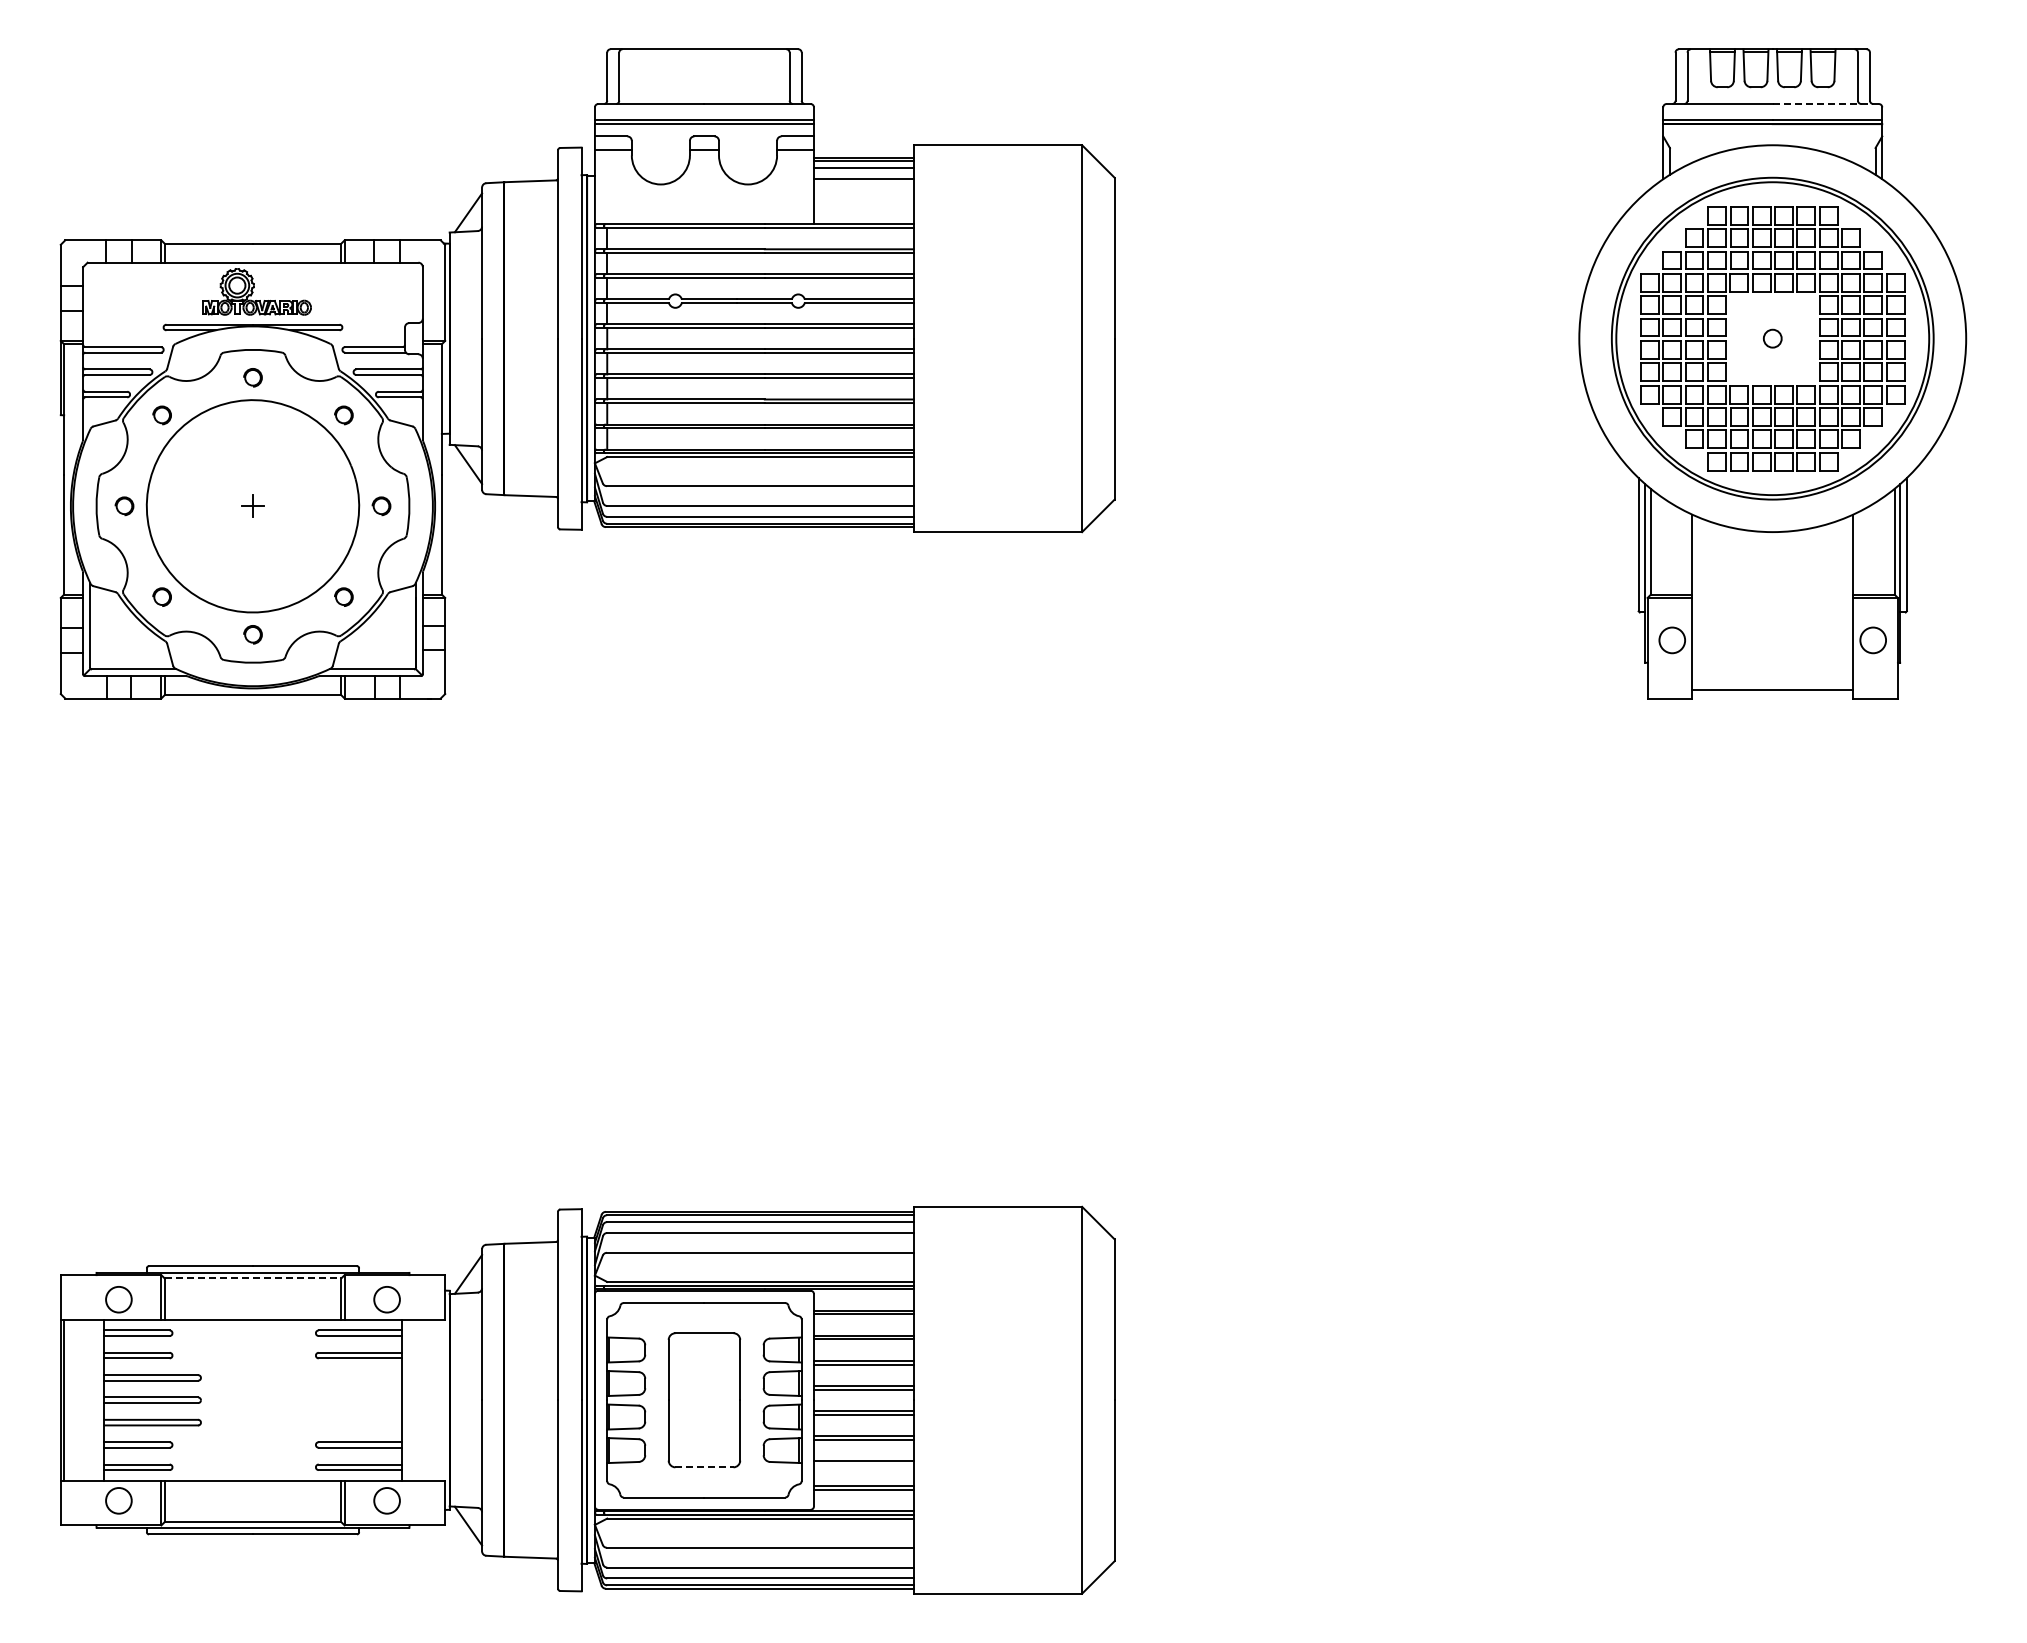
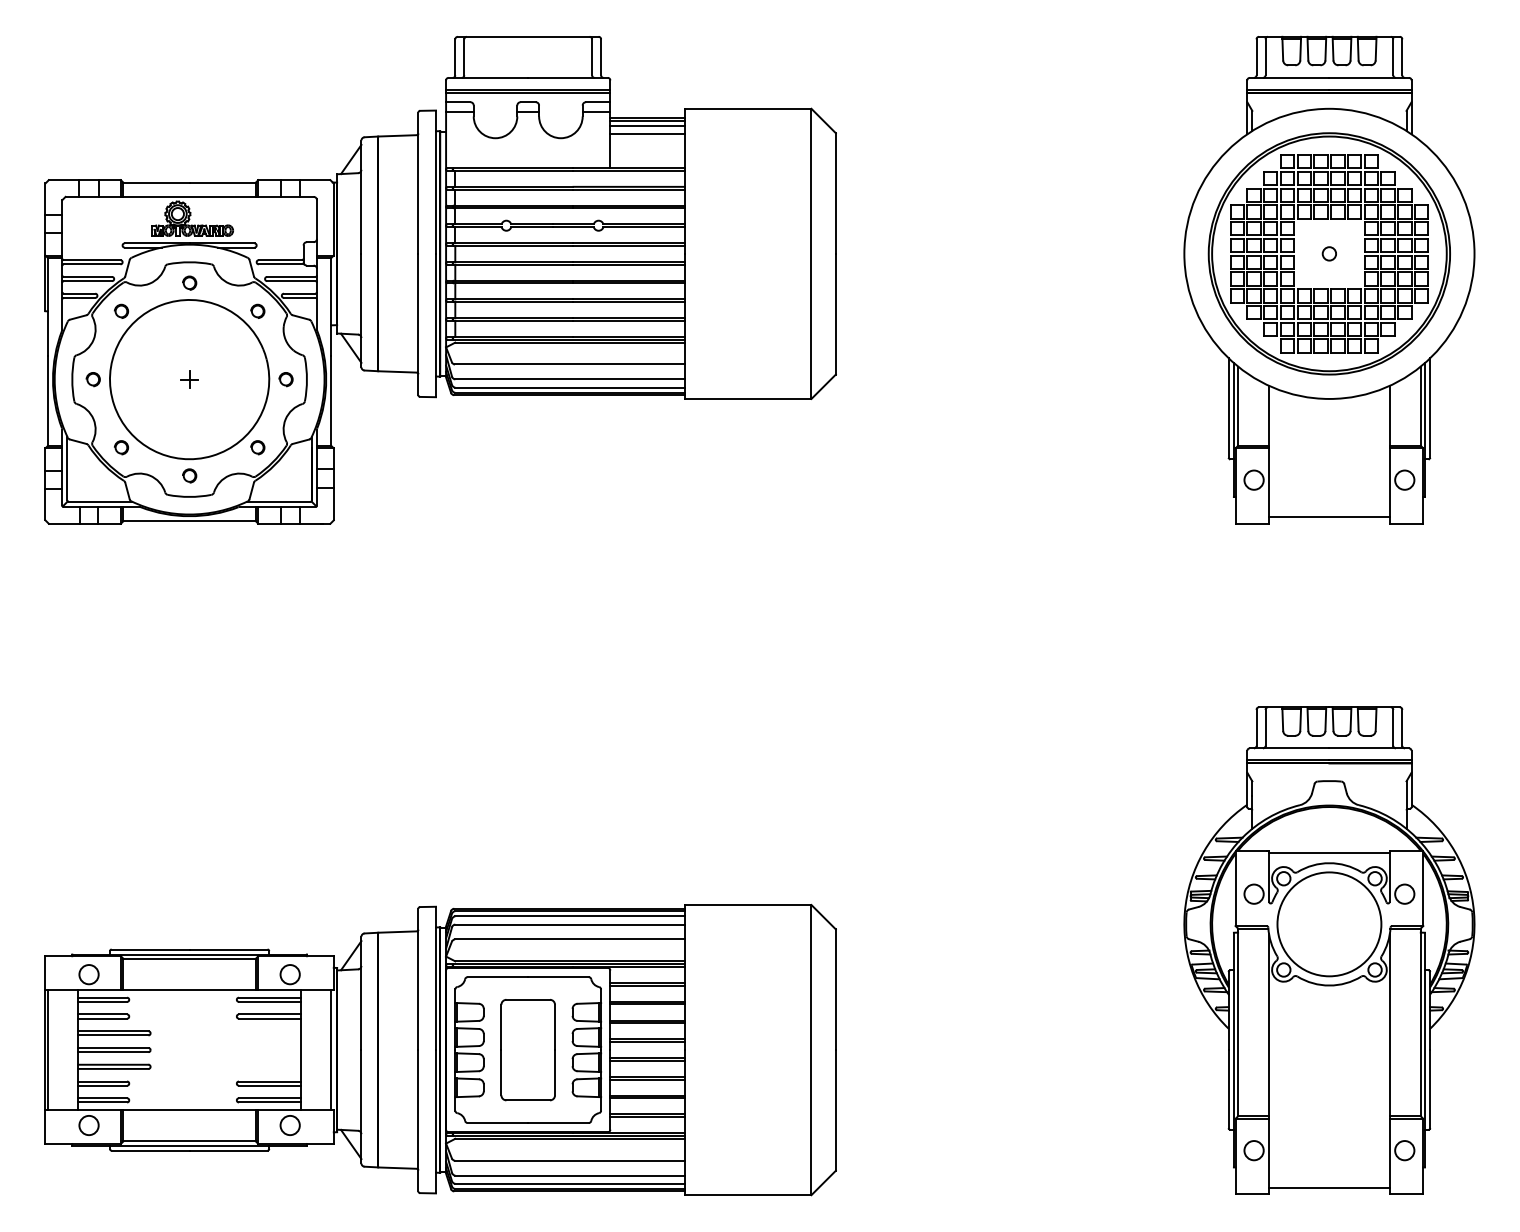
line: (1826, 104) -> (1369, 78), dashed -> solid
part: (1772, 1267) -> (1329, 950), added
line: (253, 1278) -> (190, 958), dashed -> solid
line: (441, 1399) -> (331, 1049), added
line: (863, 1464) -> (647, 1098), added
line: (704, 1467) -> (528, 1100), dashed -> solid

